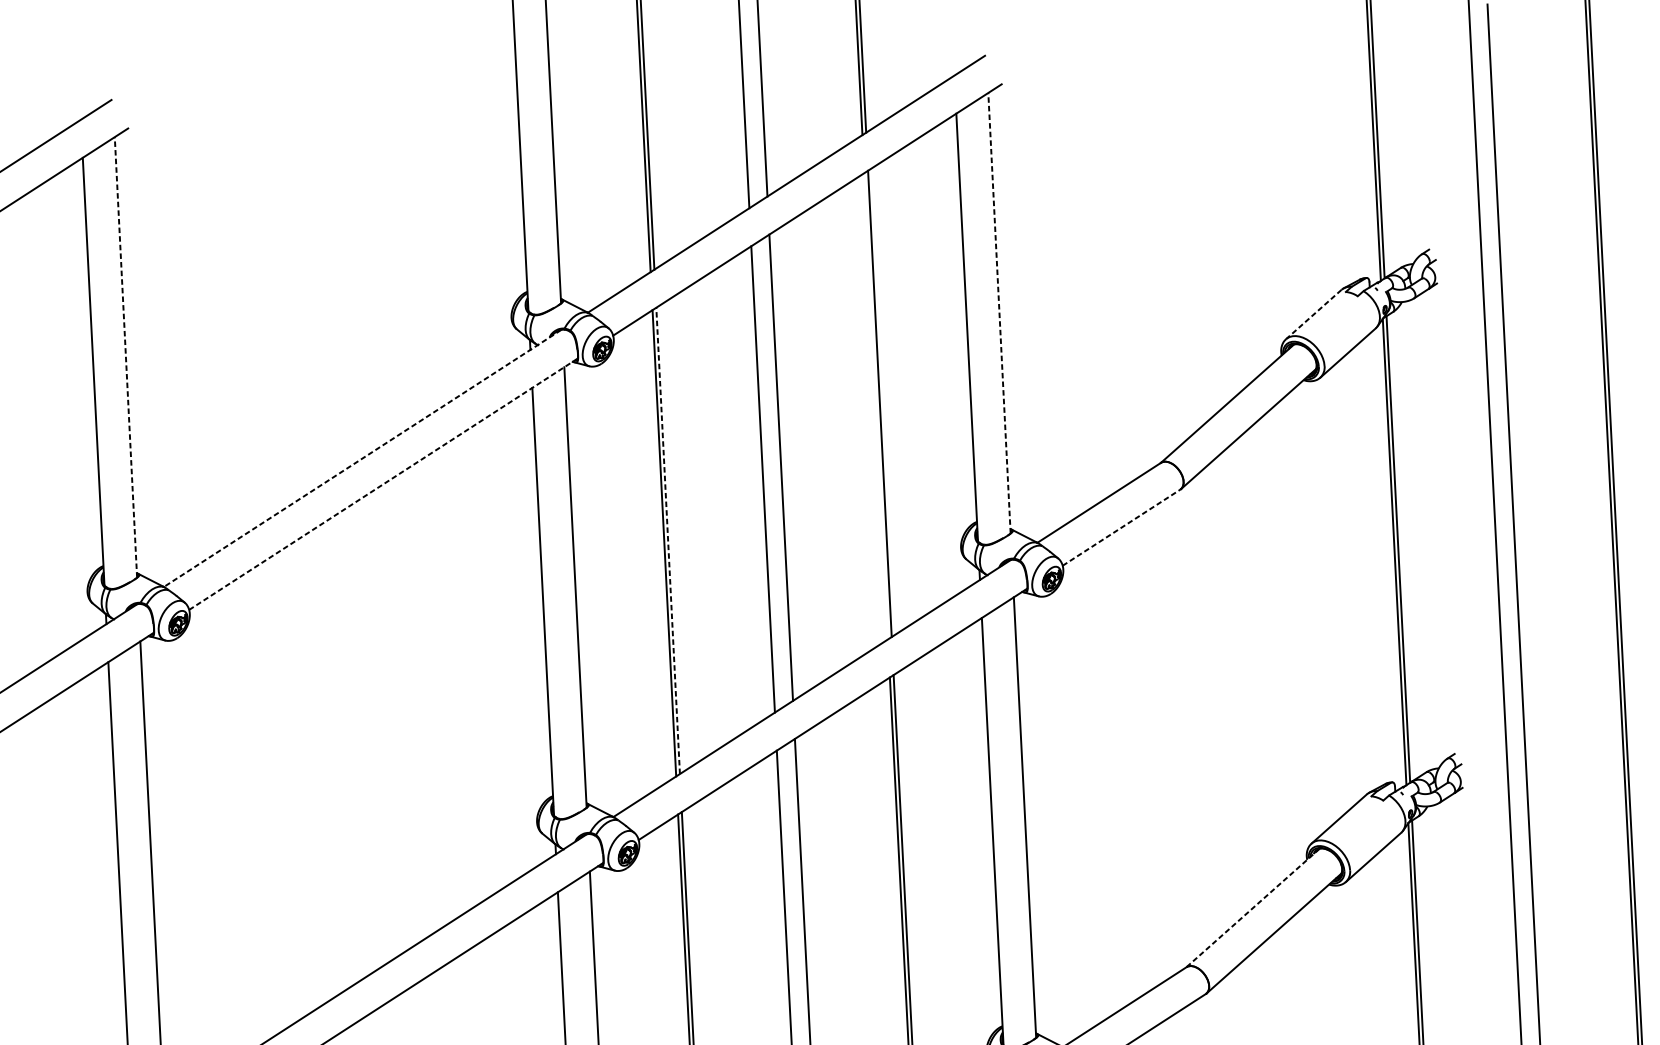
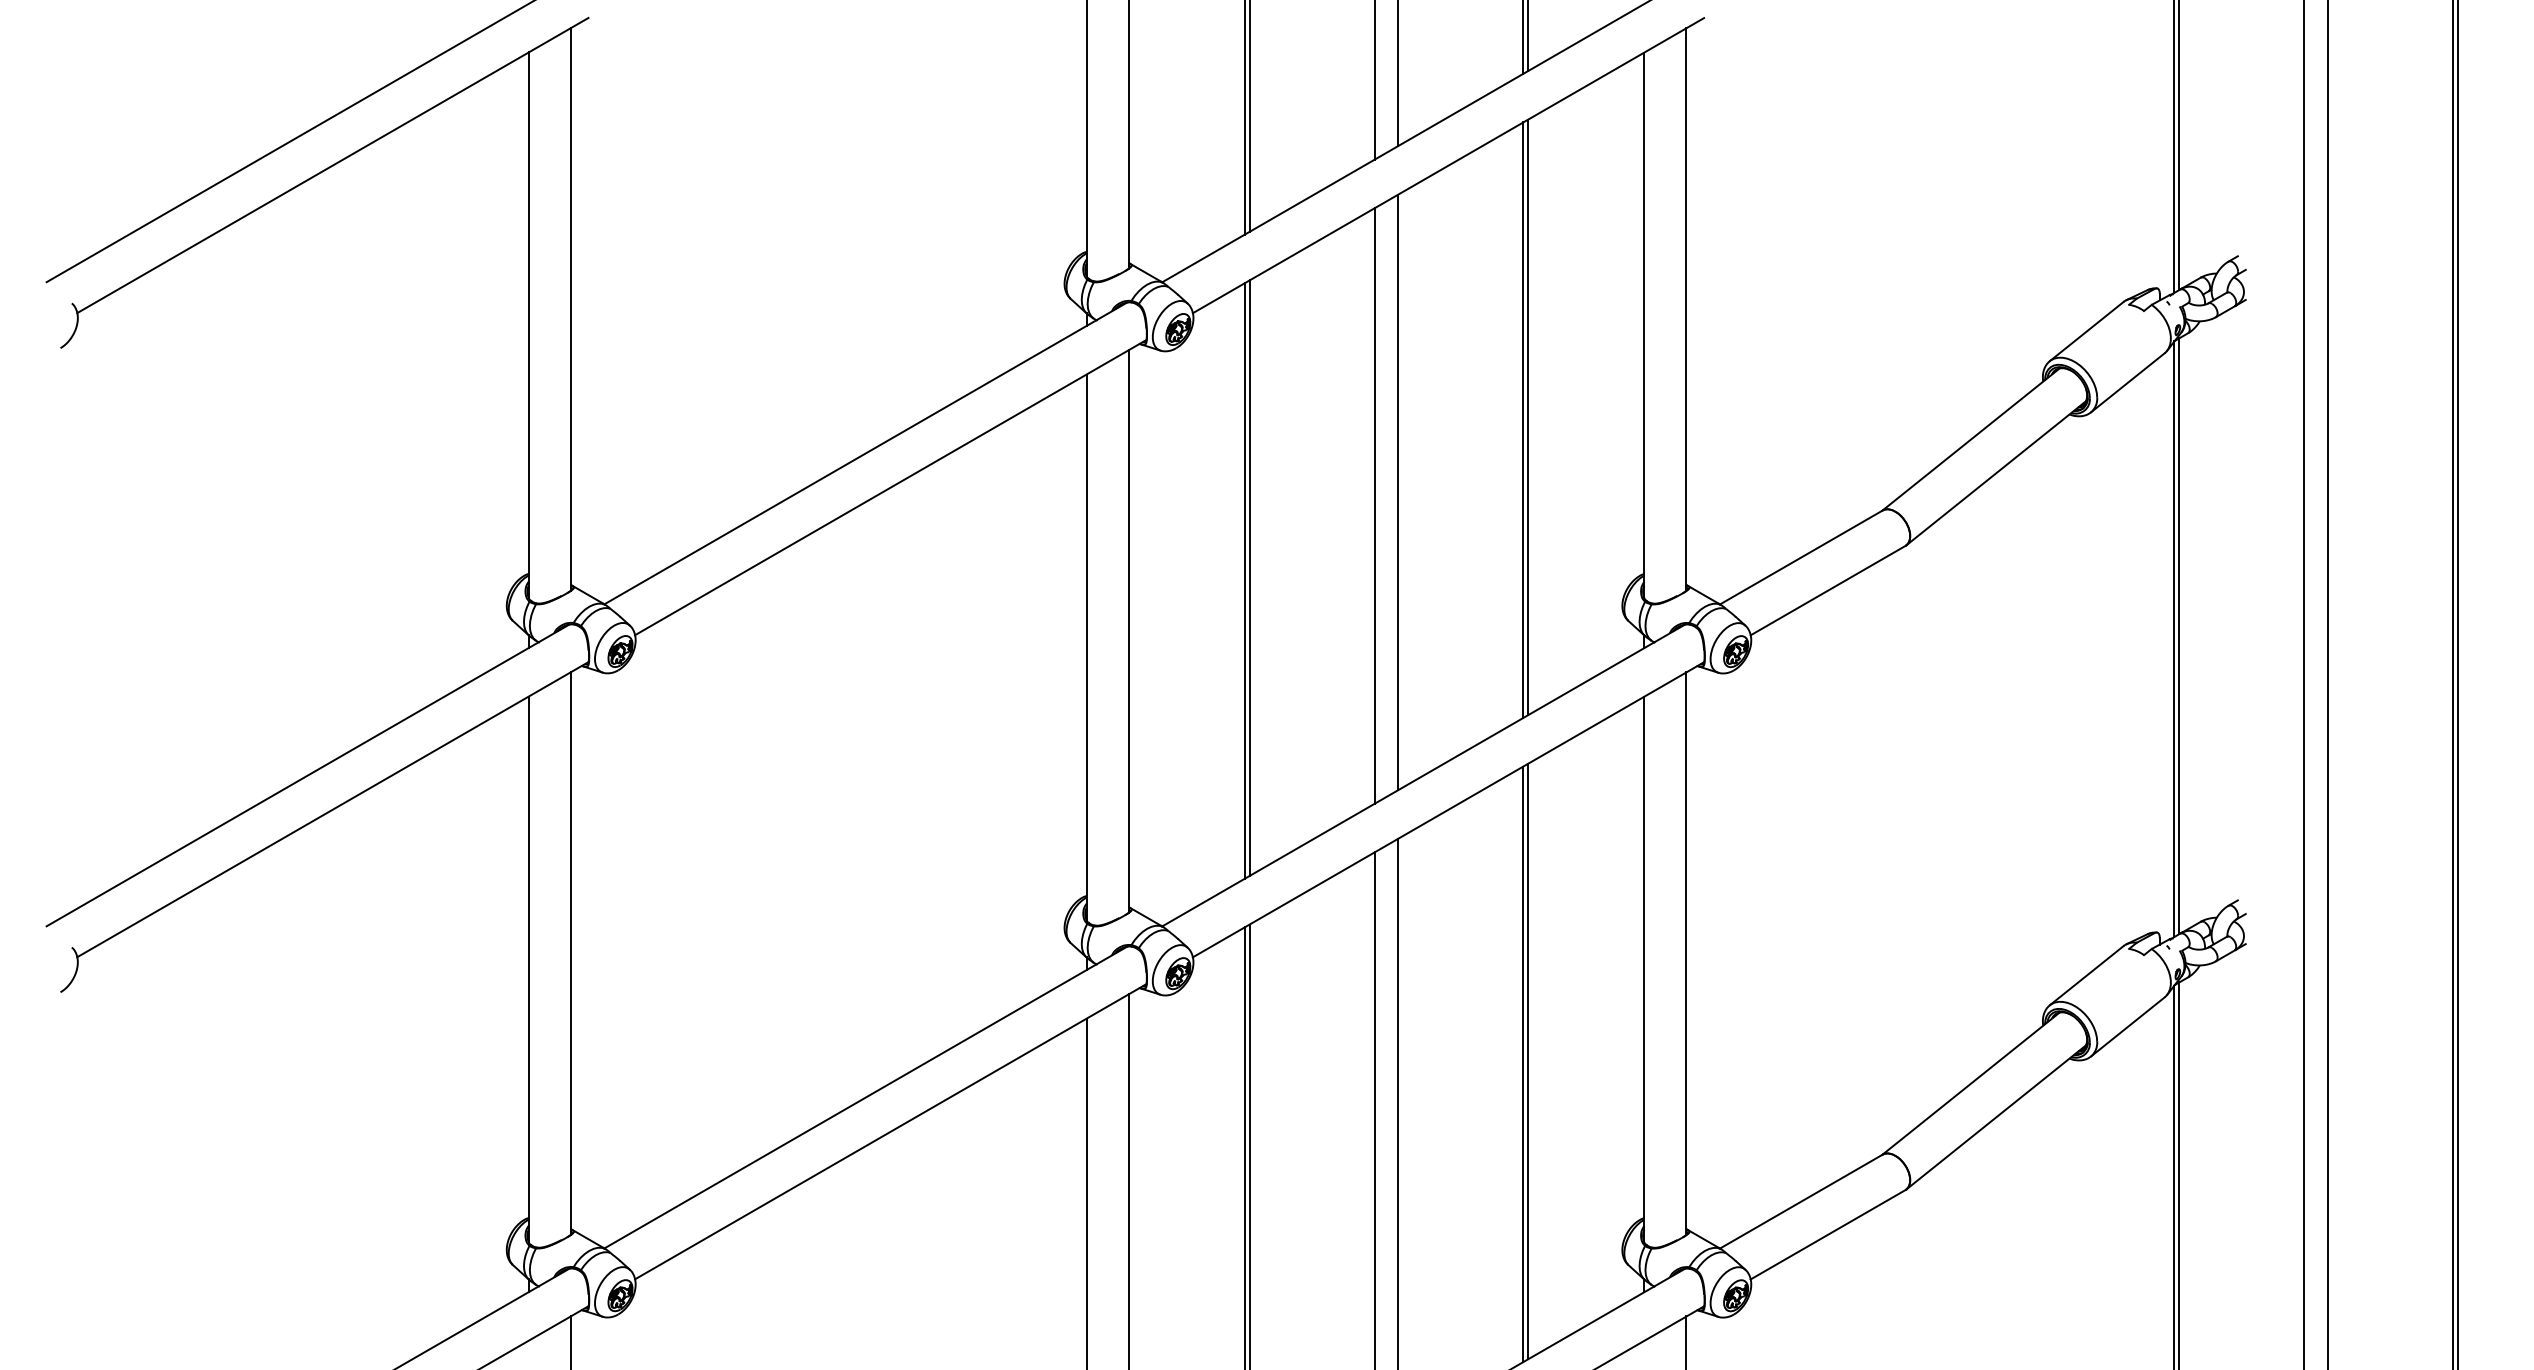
line: (999, 313) -> (1686, 309), dashed -> solid
line: (1313, 314) -> (2086, 331), dashed -> solid
line: (125, 356) -> (570, 308), dashed -> solid
line: (876, 405) -> (1523, 419), added
line: (362, 458) -> (865, 453), dashed -> solid
line: (384, 484) -> (891, 487), dashed -> solid
line: (1121, 527) -> (1828, 590), dashed -> solid
line: (667, 541) -> (1249, 578), dashed -> solid
line: (1252, 907) -> (1970, 1083), dashed -> solid

